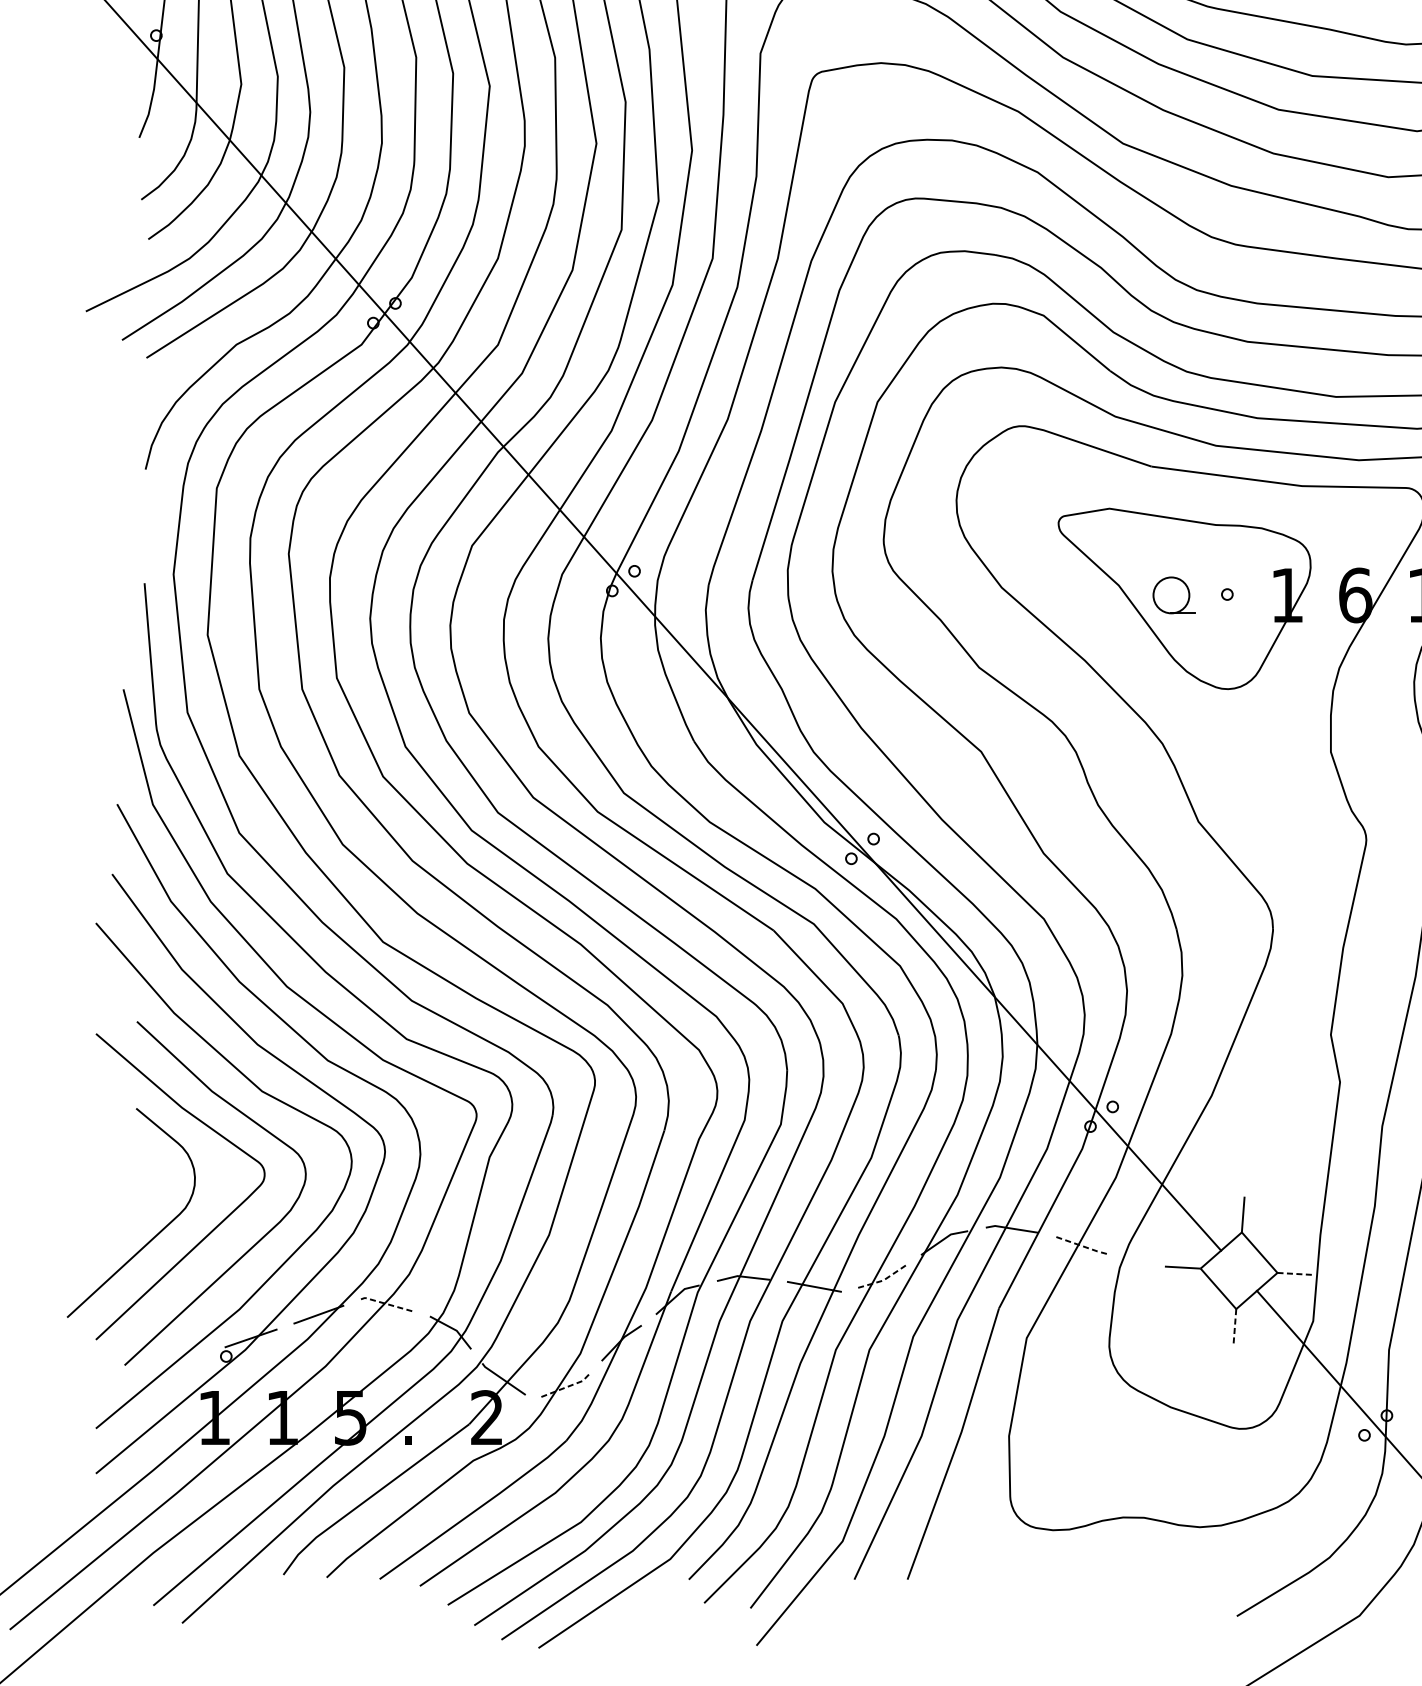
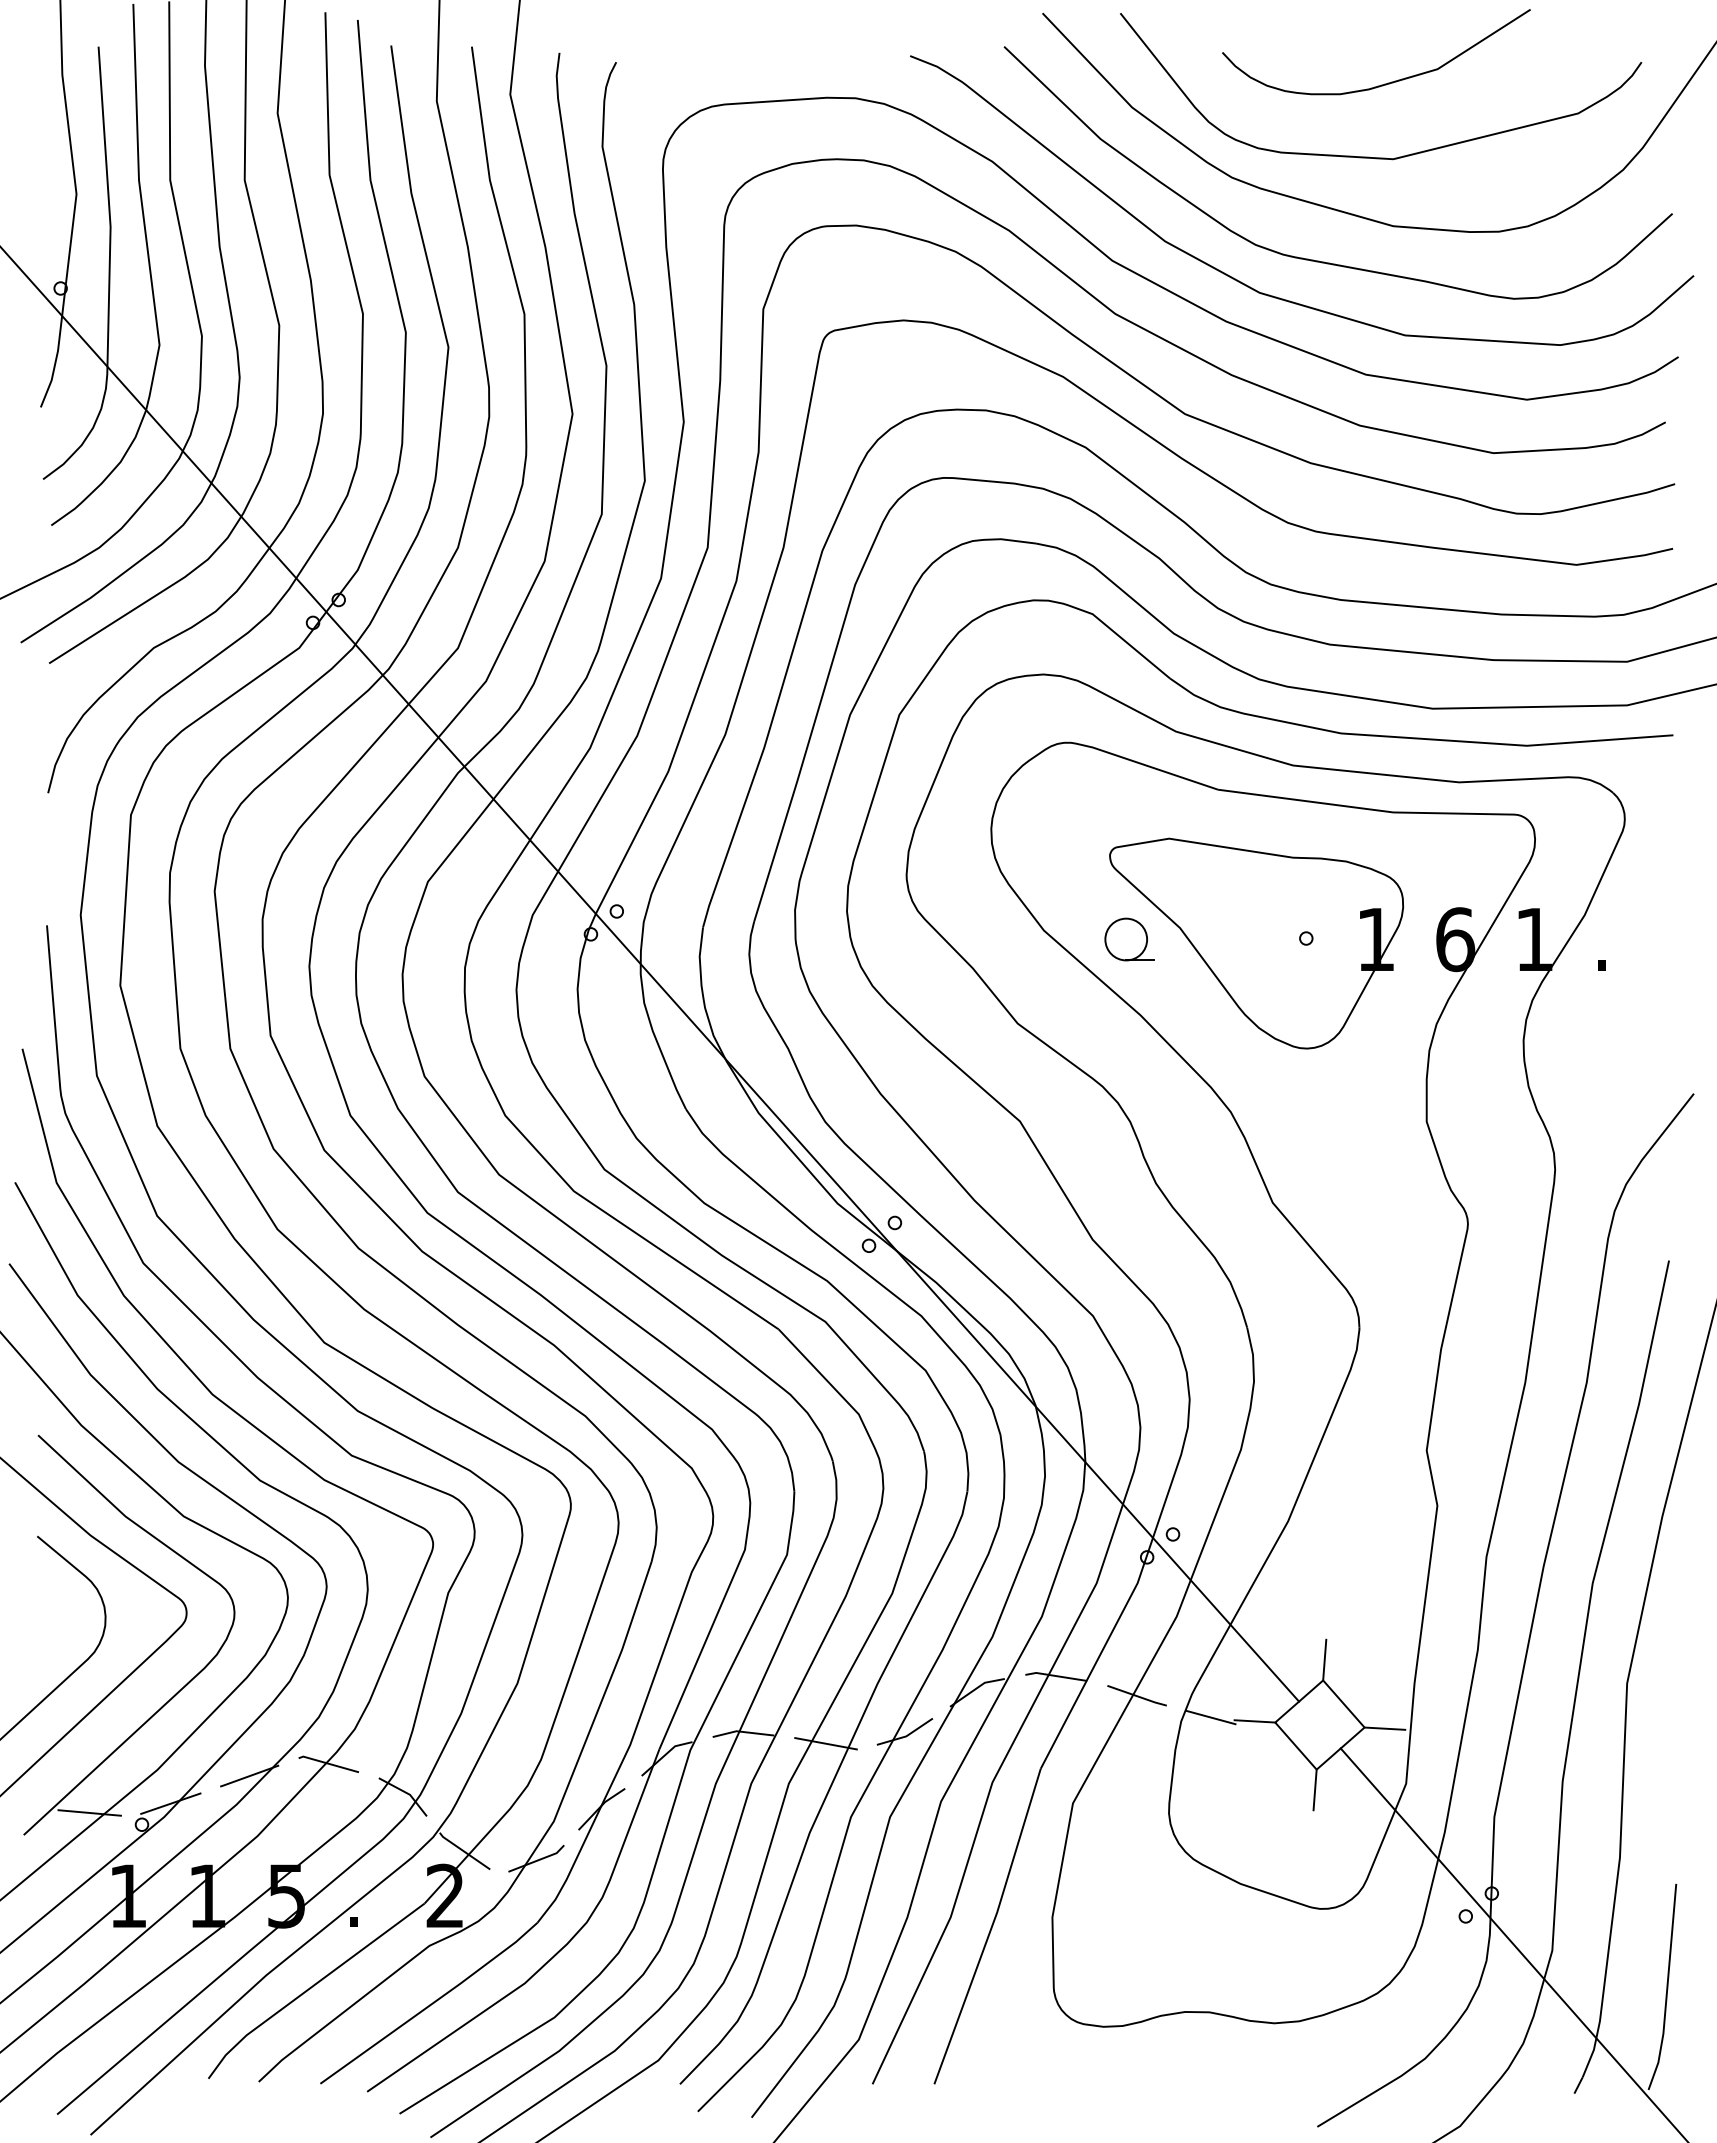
part: (1174, 595) -> (1129, 939), moved
line: (1083, 1246) -> (1138, 1696), dashed -> solid
line: (1144, 1264) -> (1210, 1717), added
line: (1295, 1273) -> (1385, 1728), dashed -> solid
line: (884, 1279) -> (907, 1735), dashed -> solid
line: (386, 1303) -> (328, 1763), dashed -> solid
line: (1235, 1327) -> (1315, 1790), dashed -> solid
line: (181, 1345) -> (89, 1812), added
line: (567, 1387) -> (538, 1860), dashed -> solid

